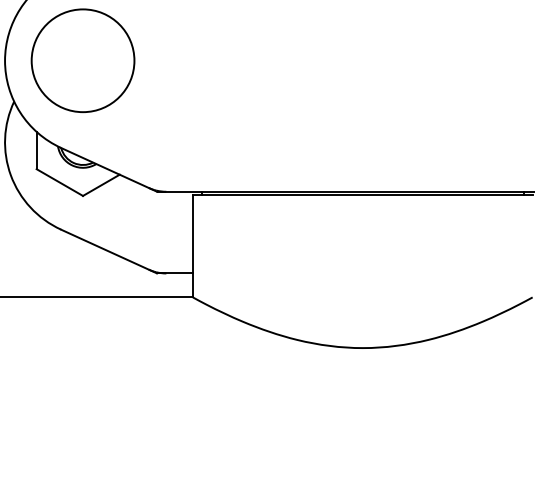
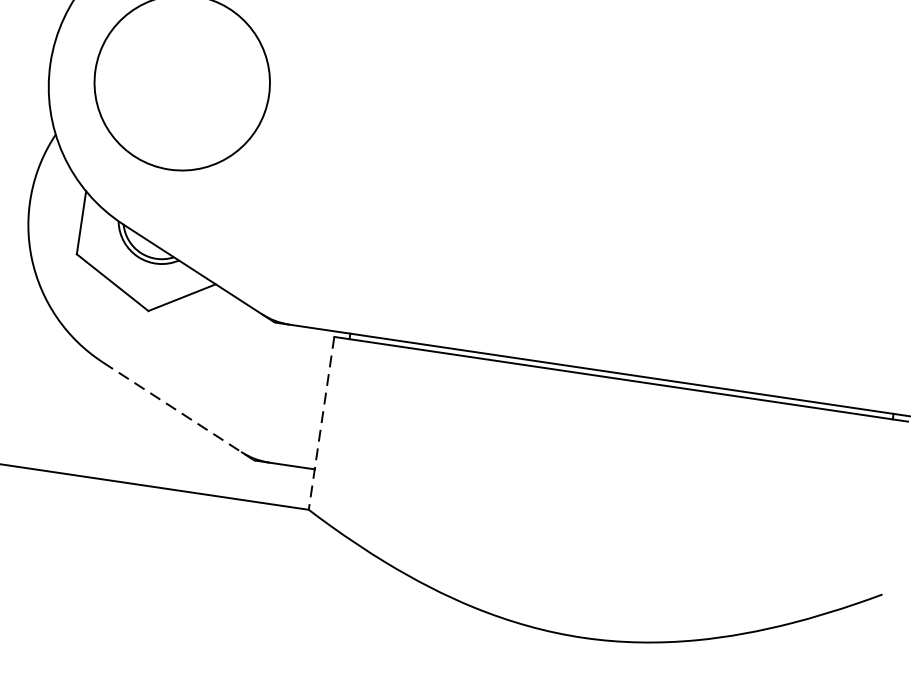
line: (192, 246) -> (320, 423), solid -> dashed
line: (109, 251) -> (179, 411), solid -> dashed

